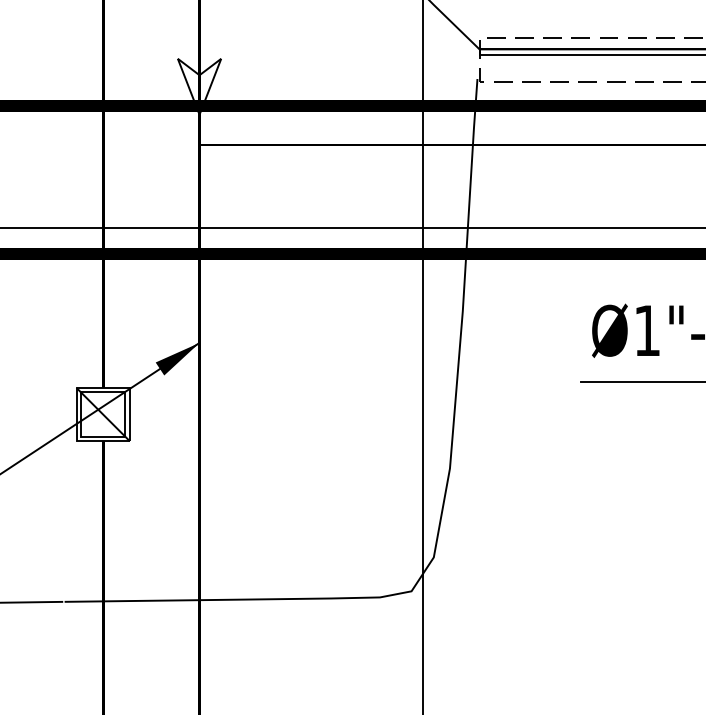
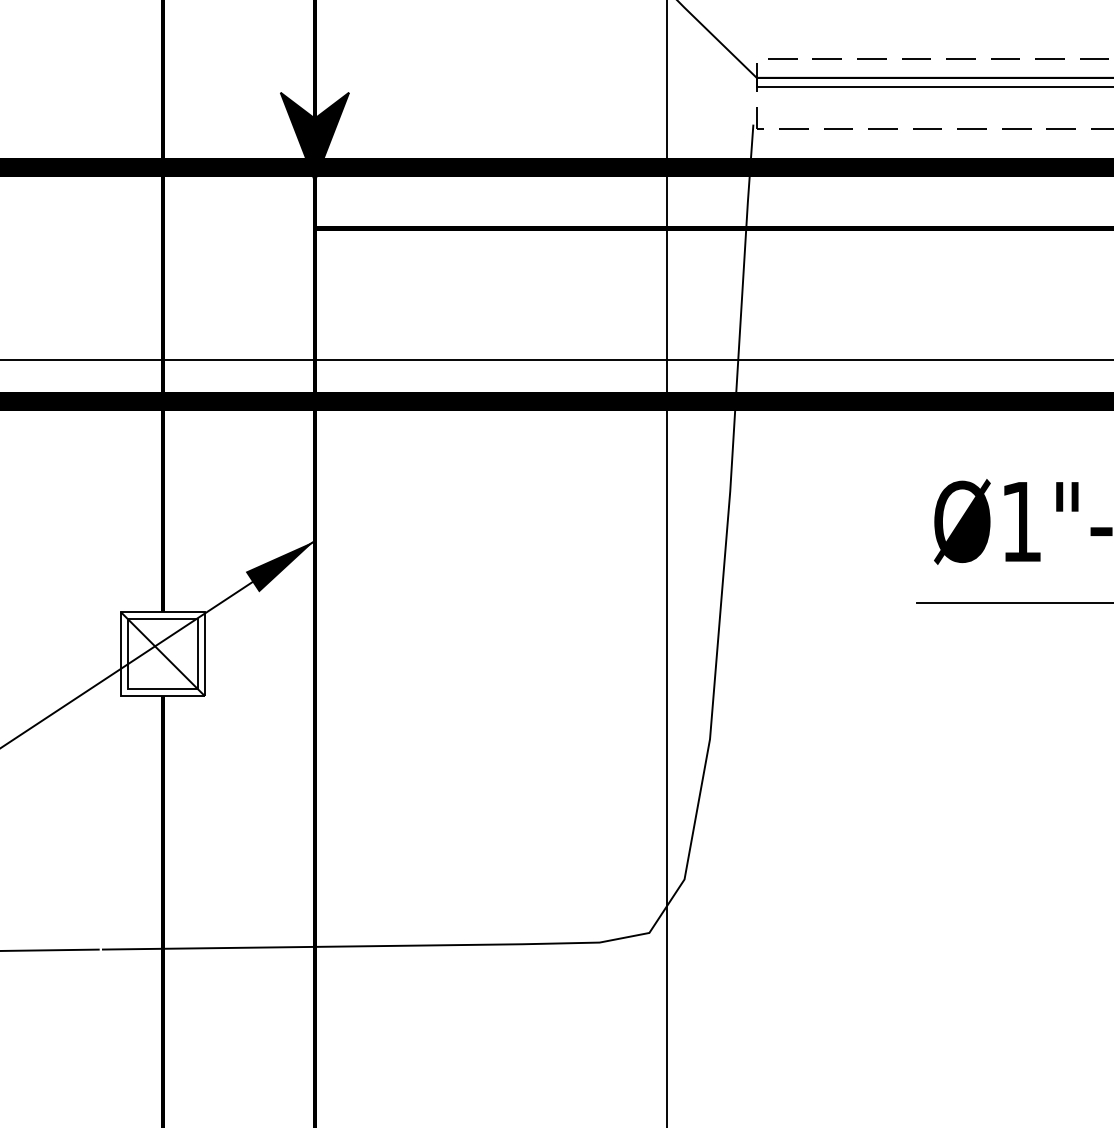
fill: (199, 86) -> (314, 136), added

